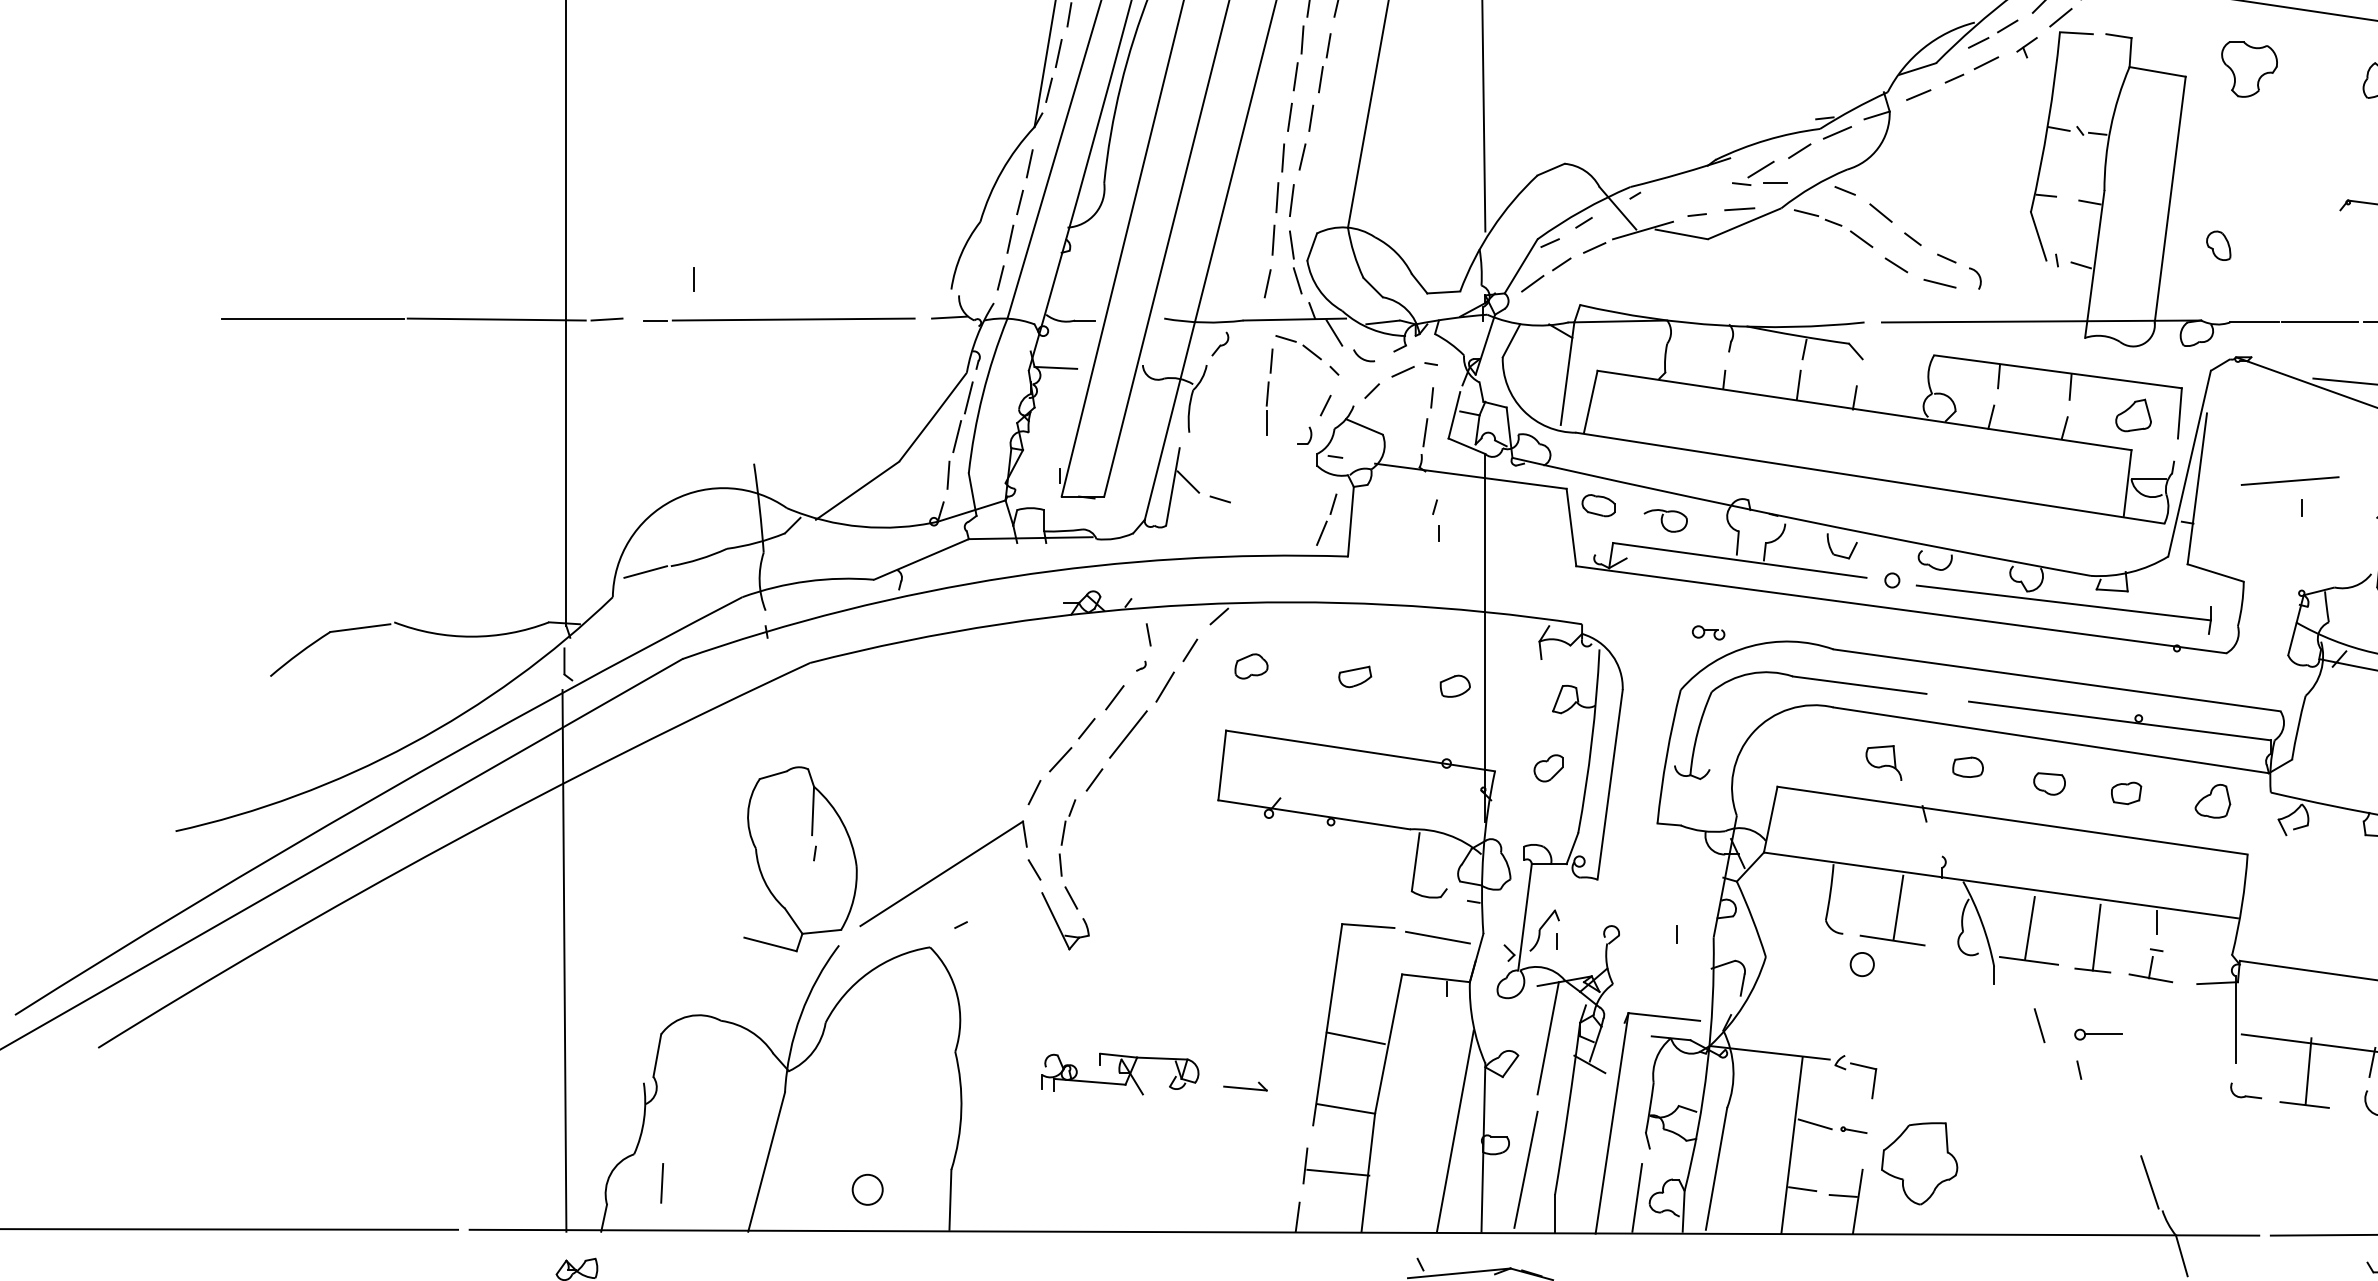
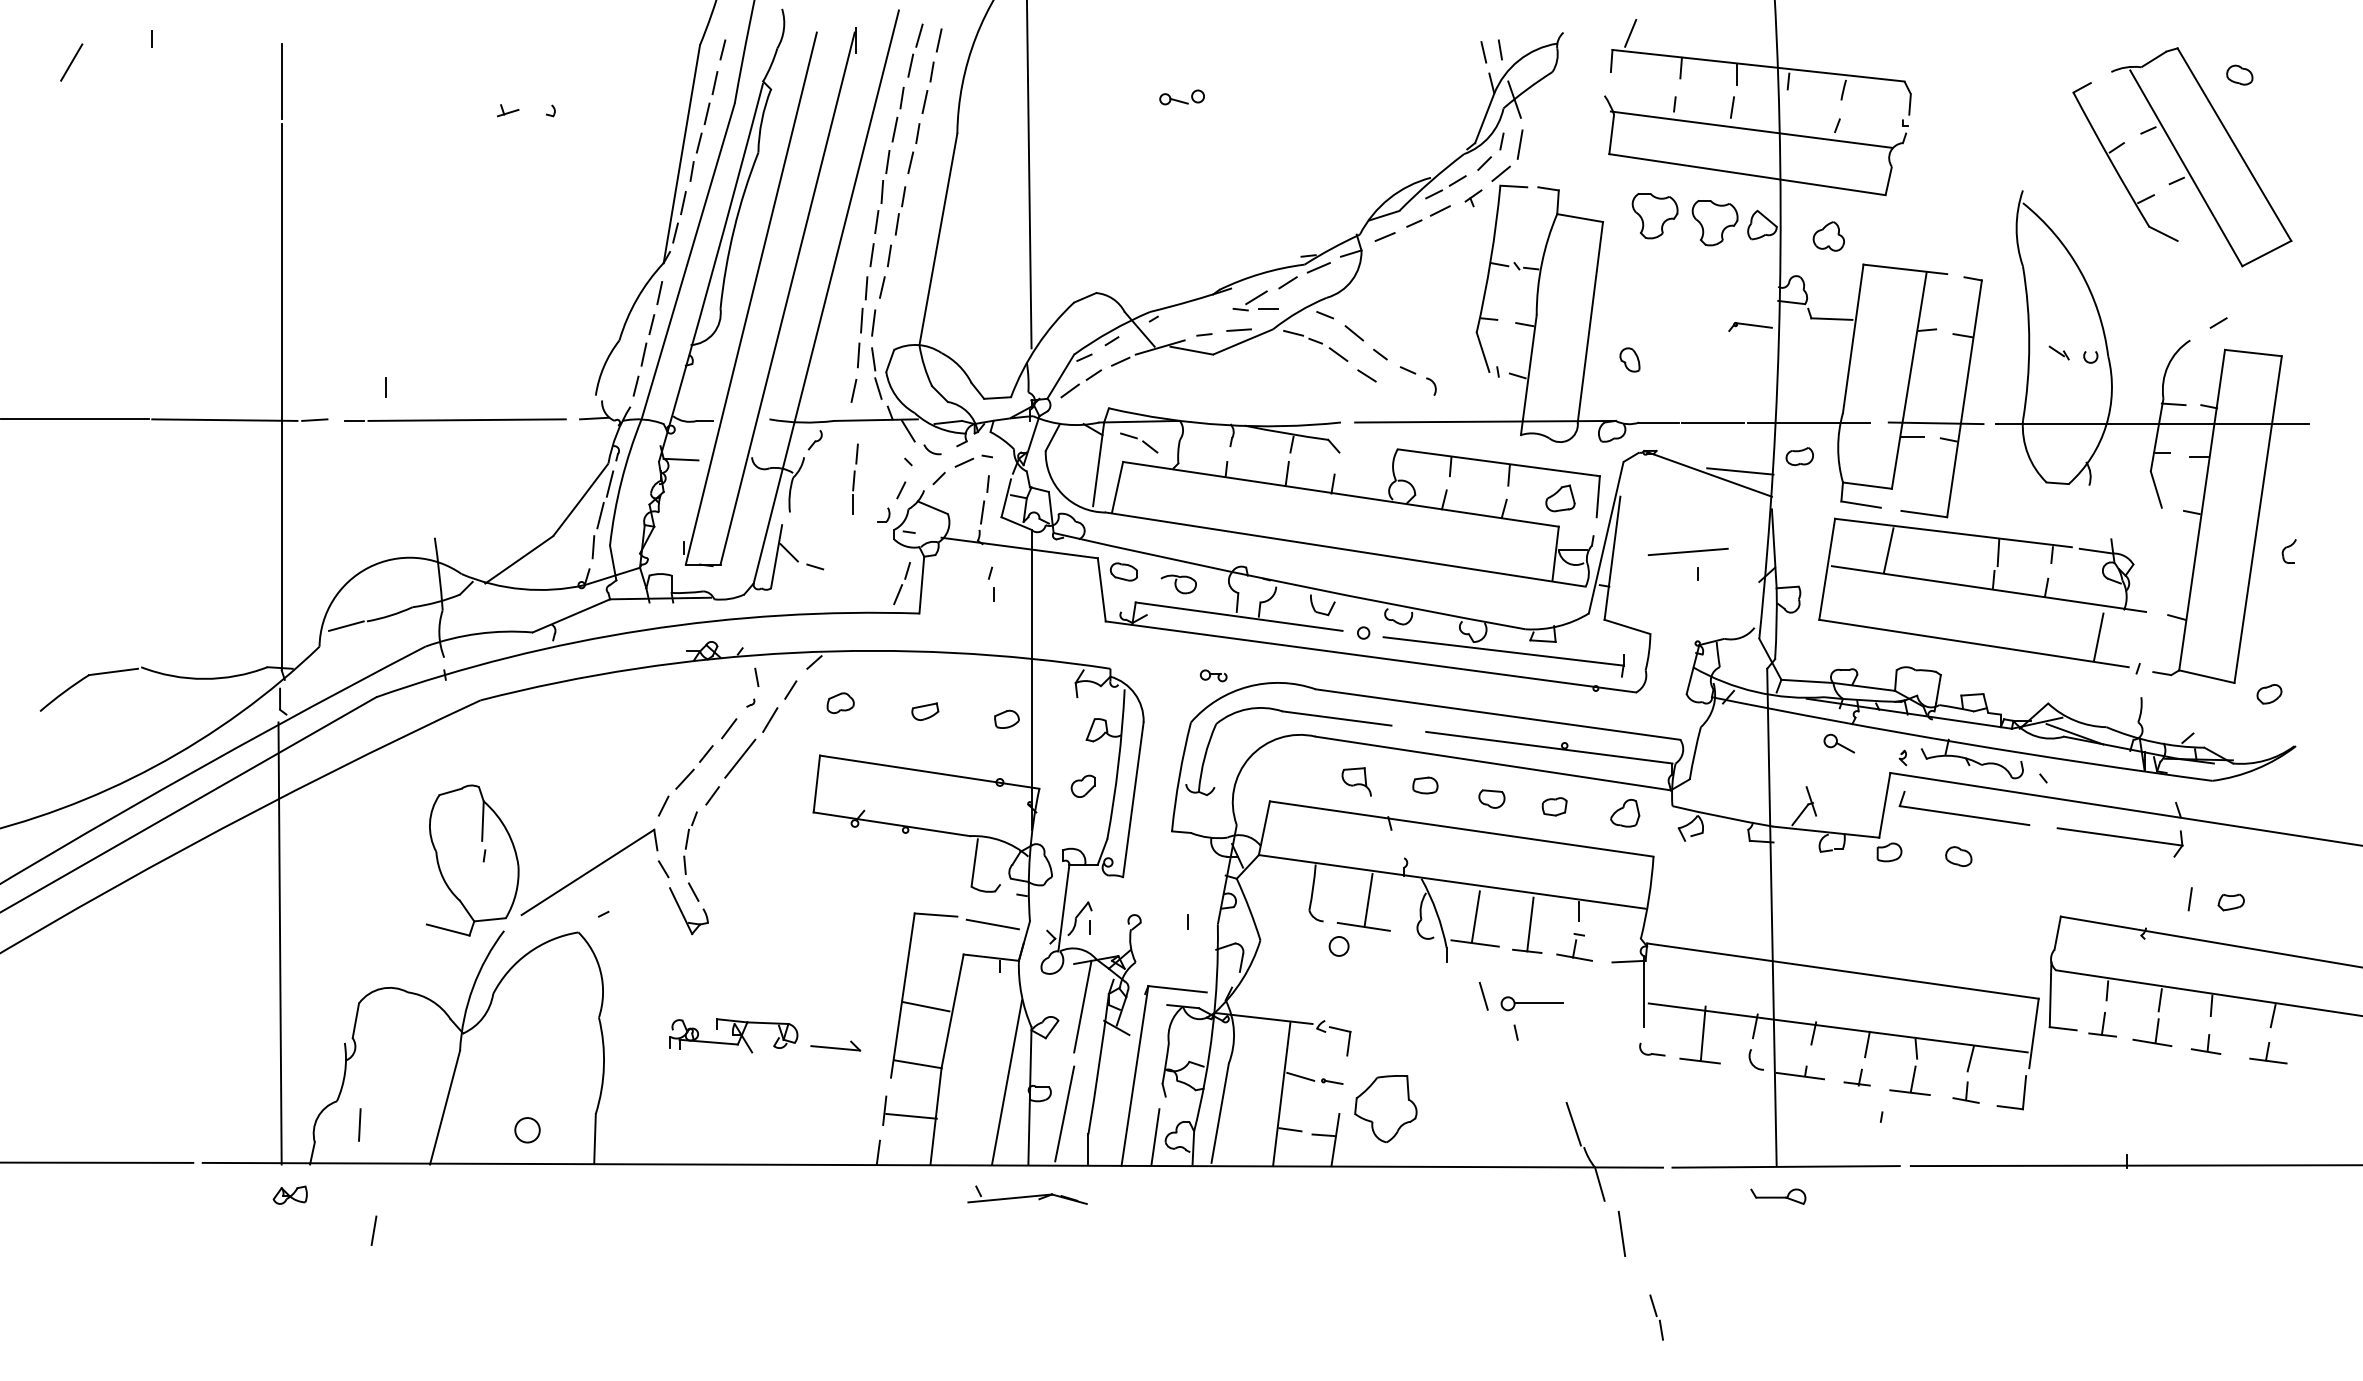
part: (2322, 78) -> (1714, 223), added
line: (1939, 283) -> (1402, 390), removed
part: (1299, 346) -> (1139, 442), moved
part: (2098, 1034) -> (1531, 1003), size x1.6
part: (1245, 1085) -> (835, 1045), size x1.4

